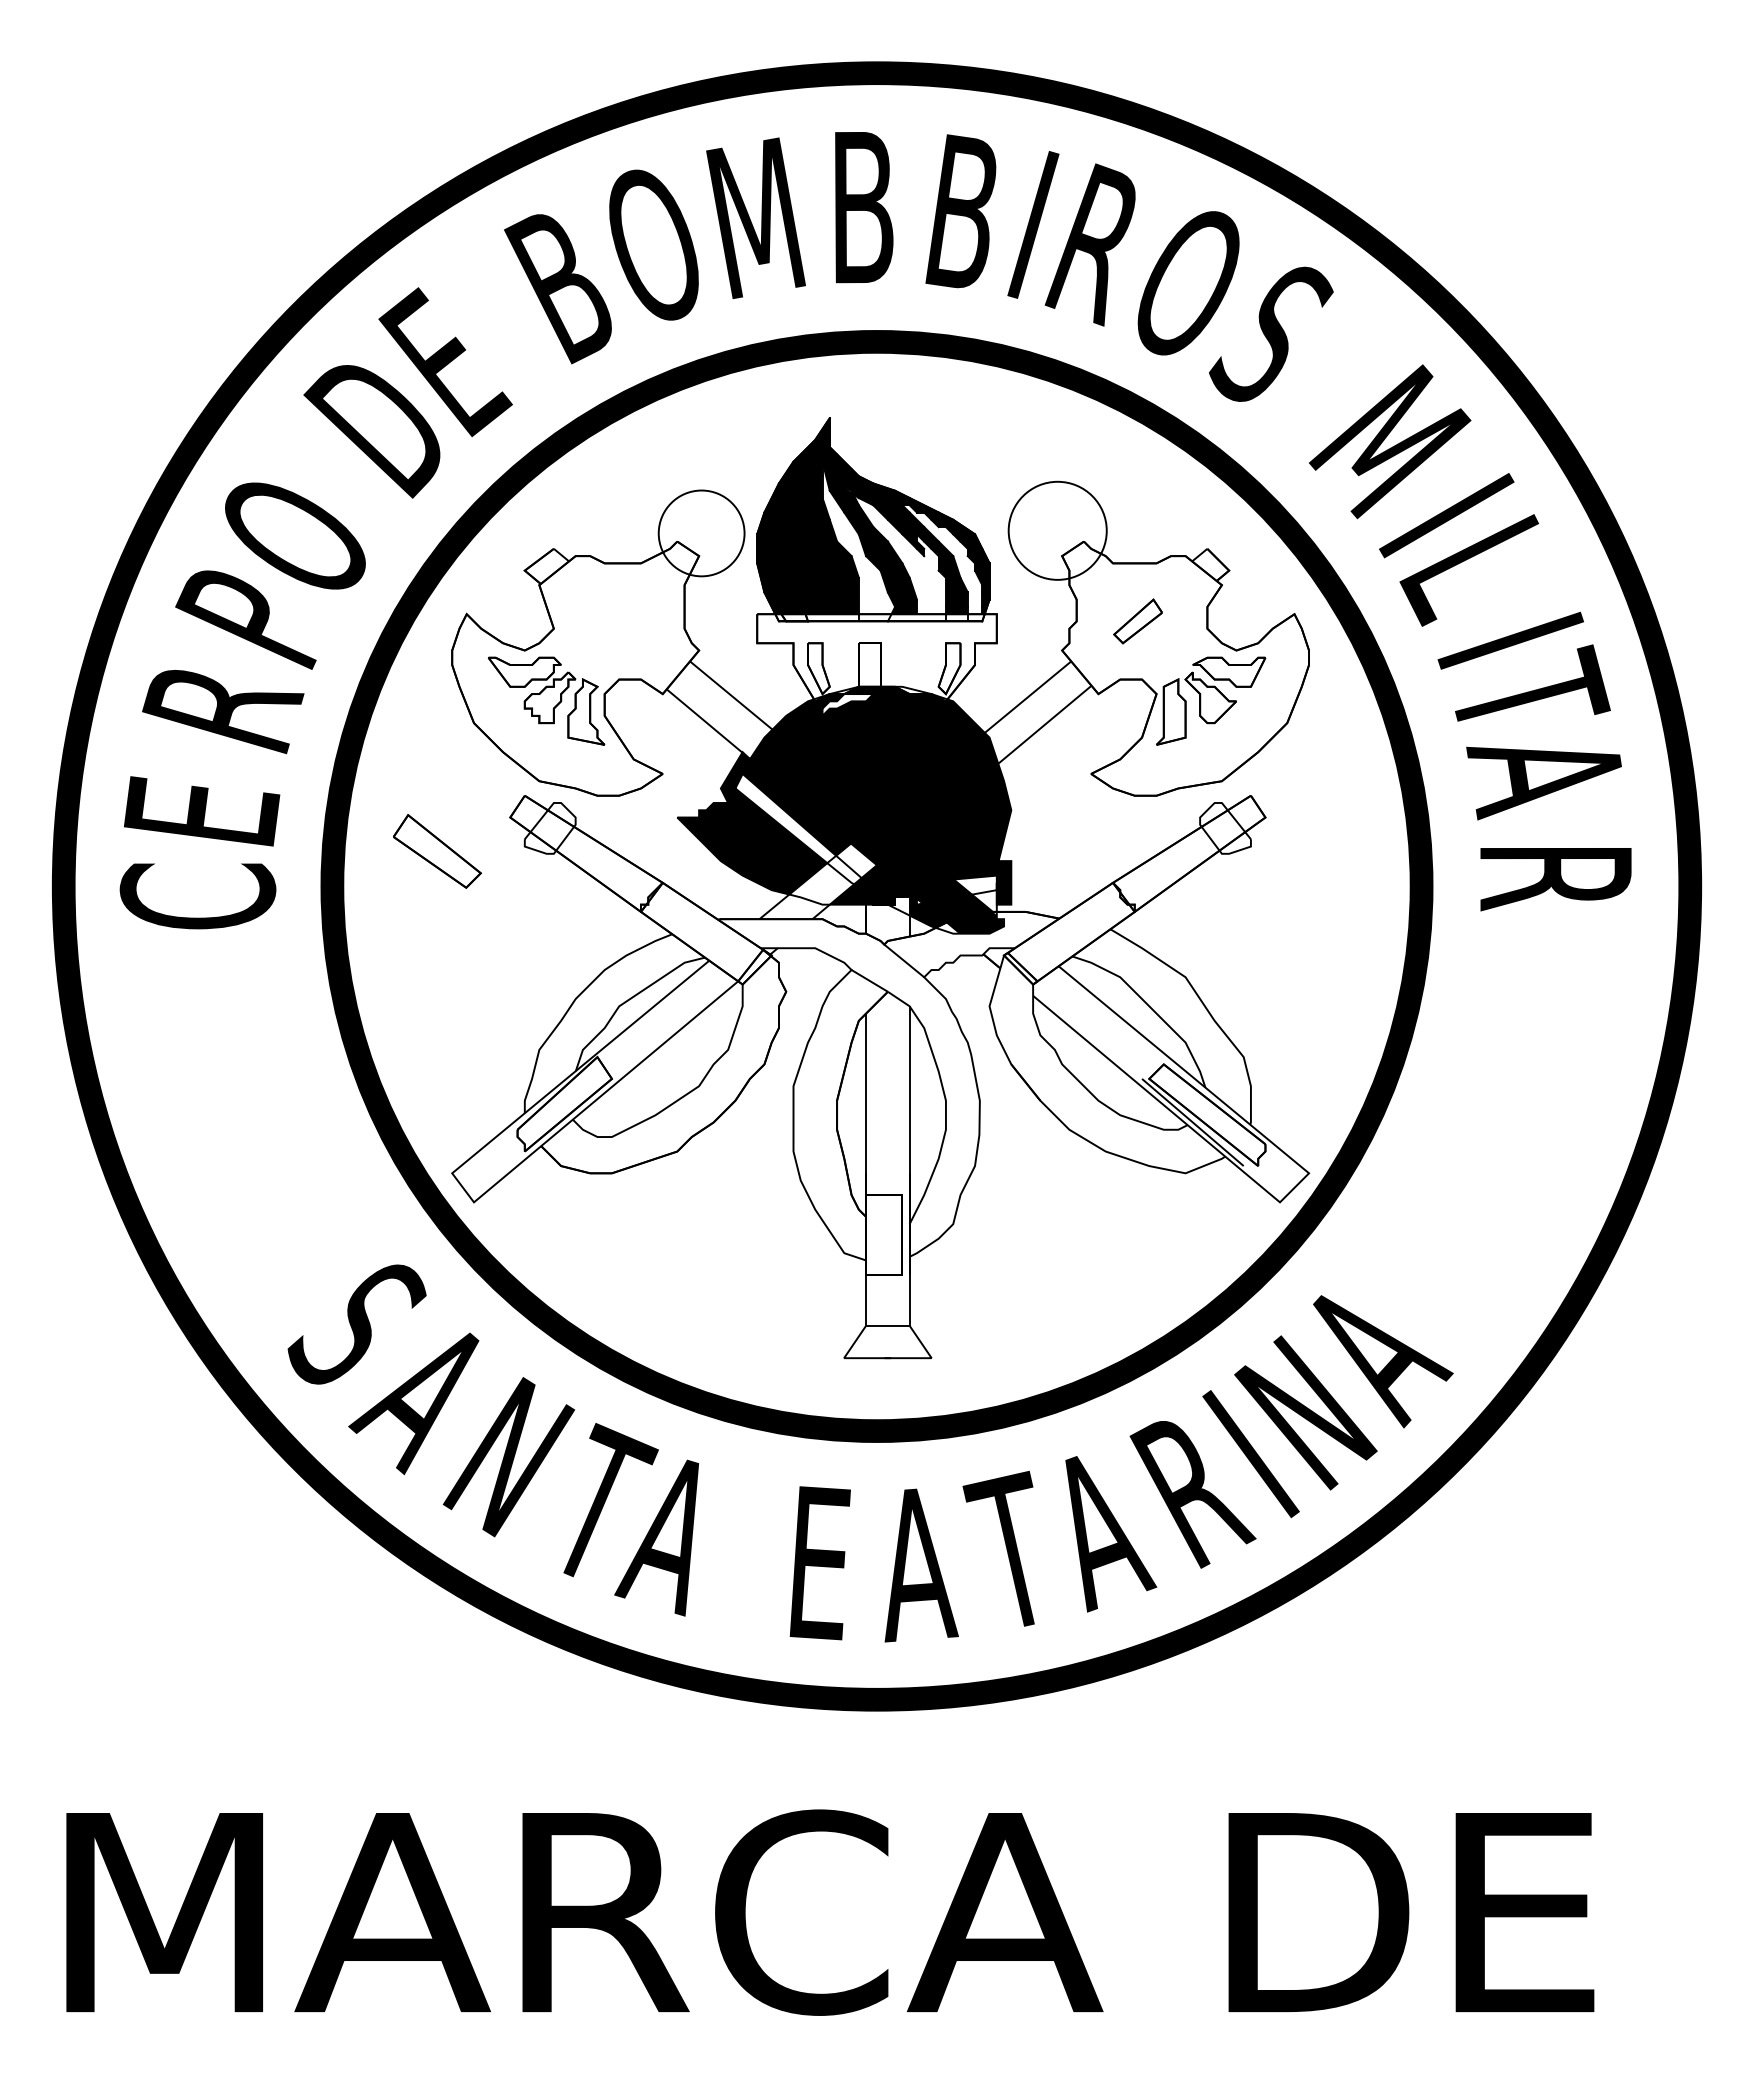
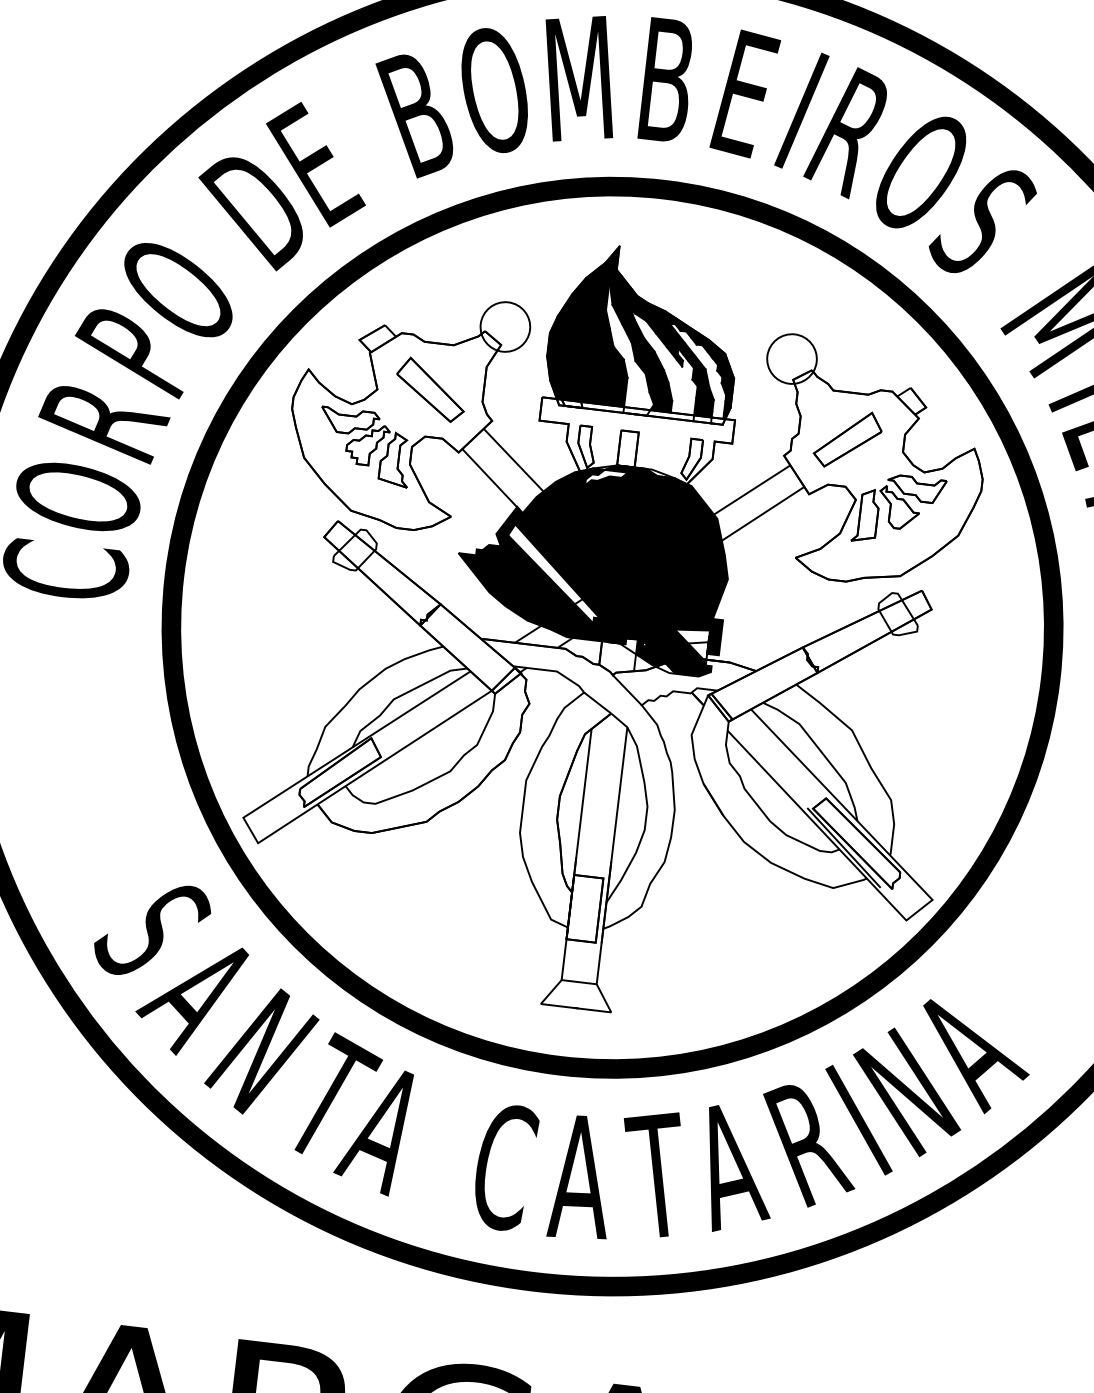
text: (967, 214) -> (749, 95), B -> E
circle: (1057, 530) -> (791, 358), size x0.62
circle: (701, 533) -> (505, 327), size x0.71
part: (1137, 621) -> (847, 439), size x1.67
text: (202, 805) -> (77, 497), E -> O
part: (437, 851) -> (430, 389), moved
fill: (832, 873) -> (578, 613), added
text: (824, 1563) -> (505, 1167), E -> C

